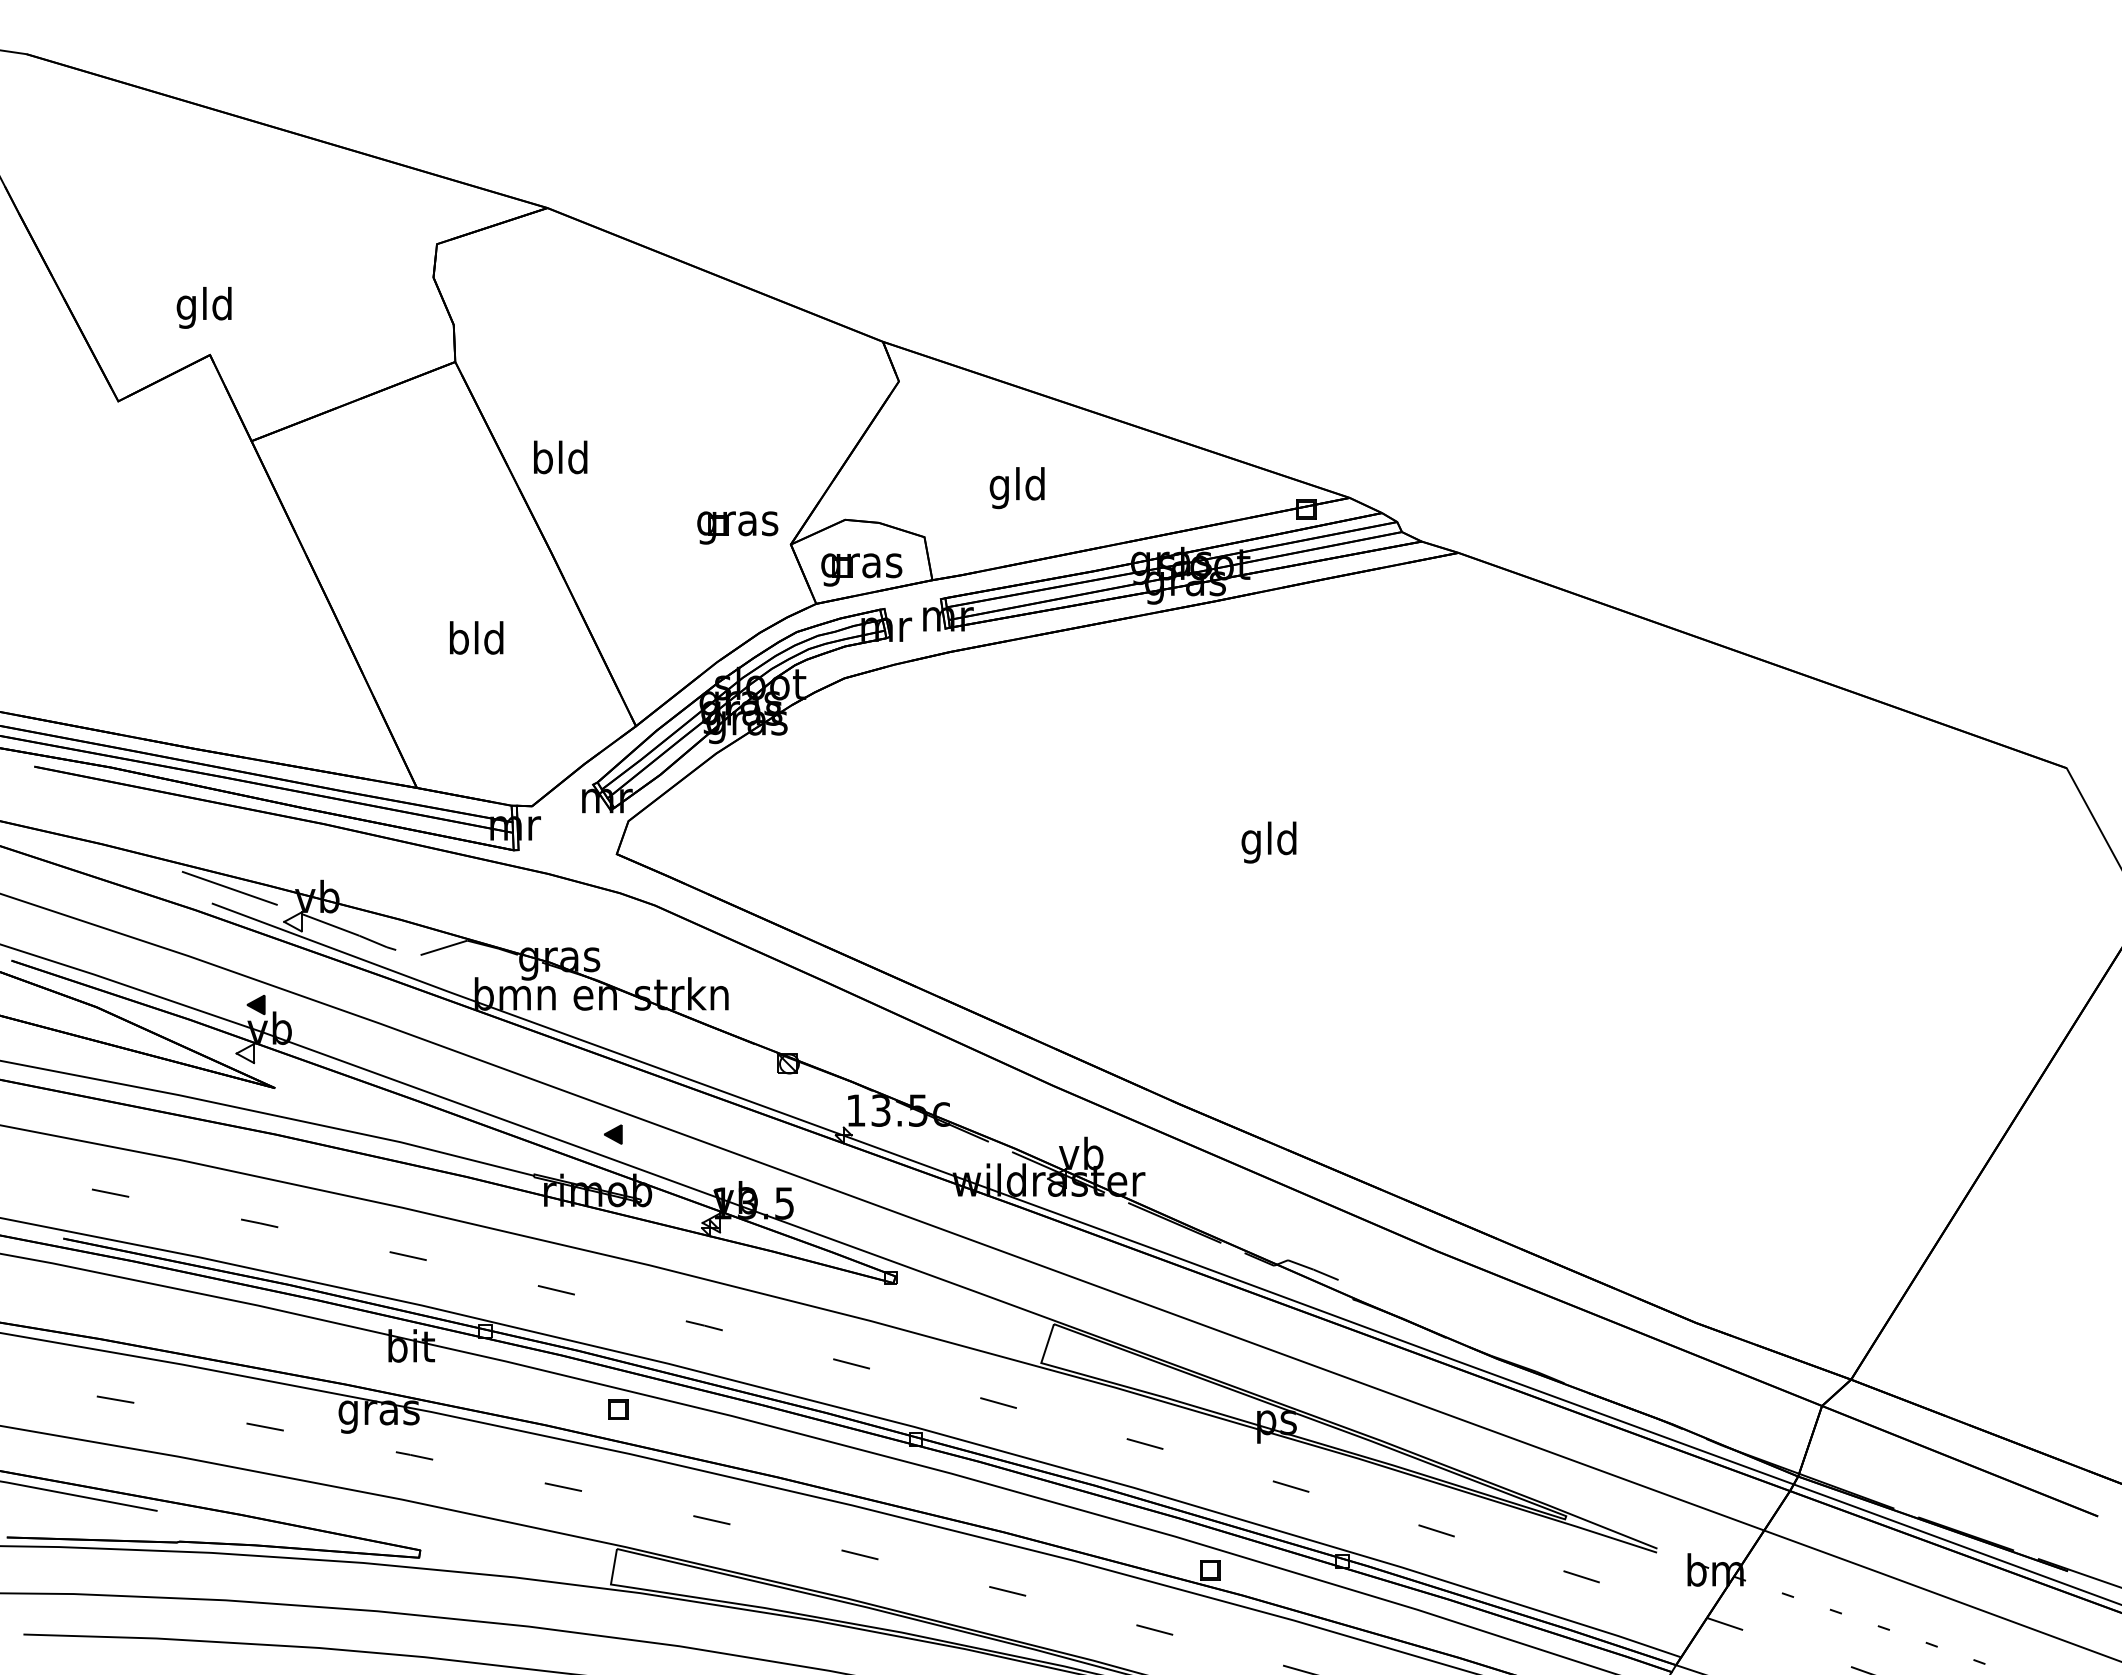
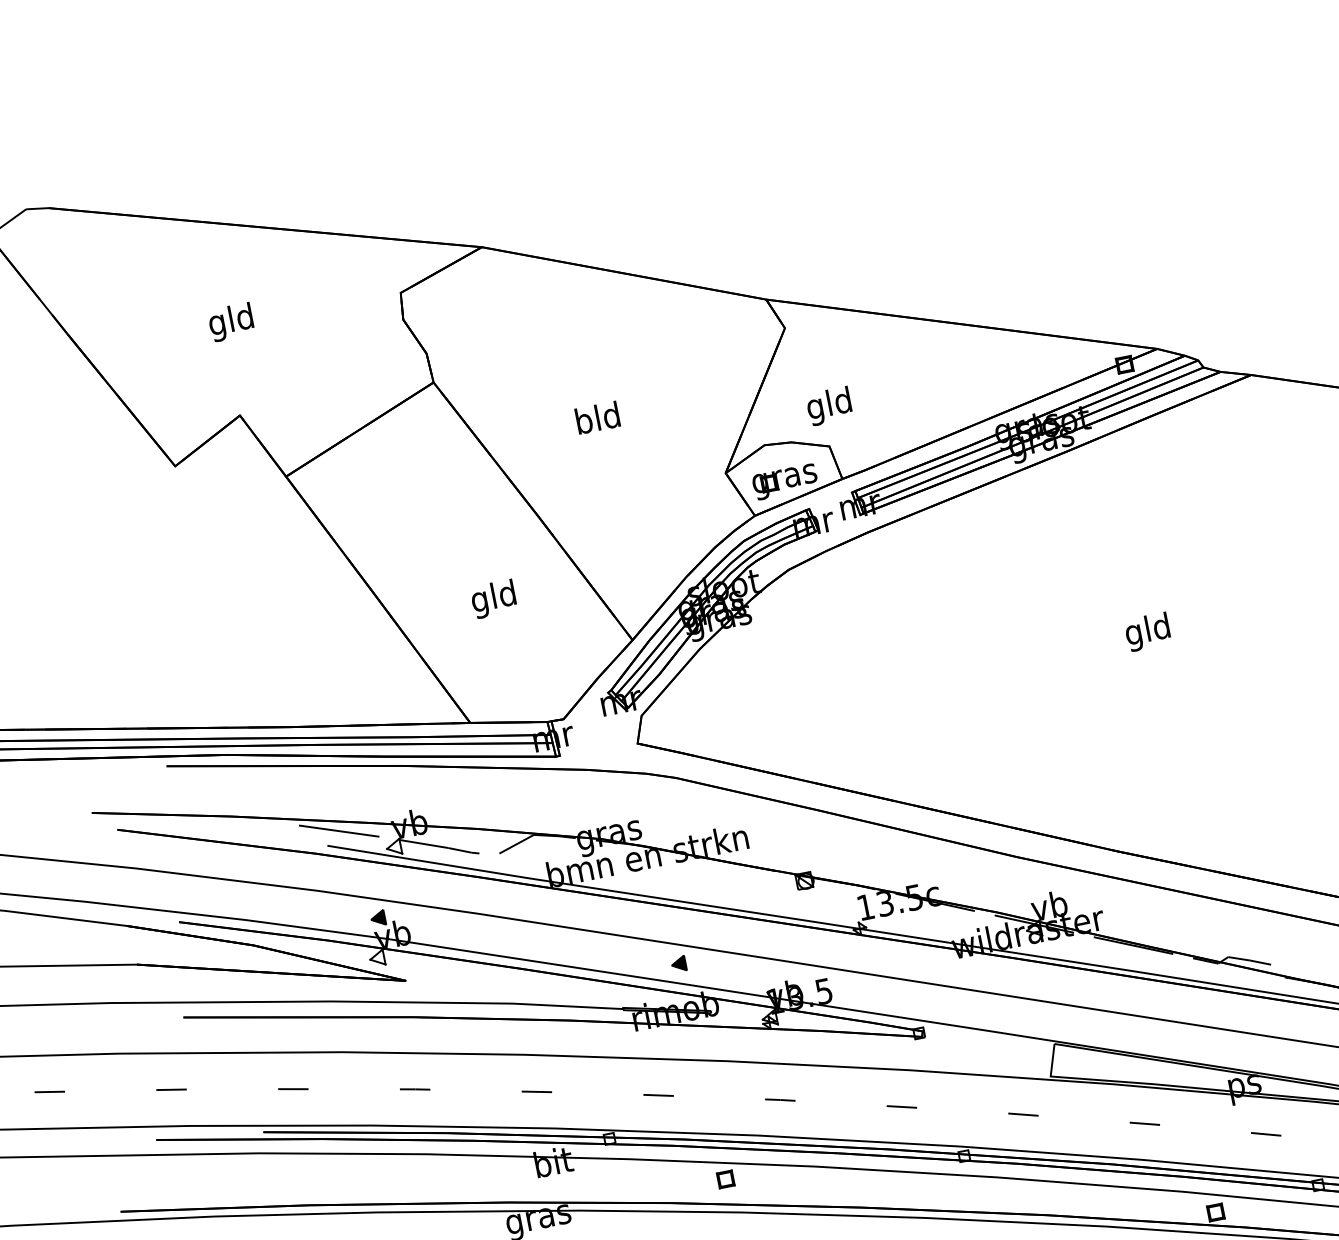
text: (203, 307) -> (230, 322), moved
text: (560, 457) -> (597, 417), moved
text: (1016, 488) -> (828, 406), moved
part: (737, 527) -> (681, 468), removed
text: (458, 642) -> (480, 602), bld -> gld

